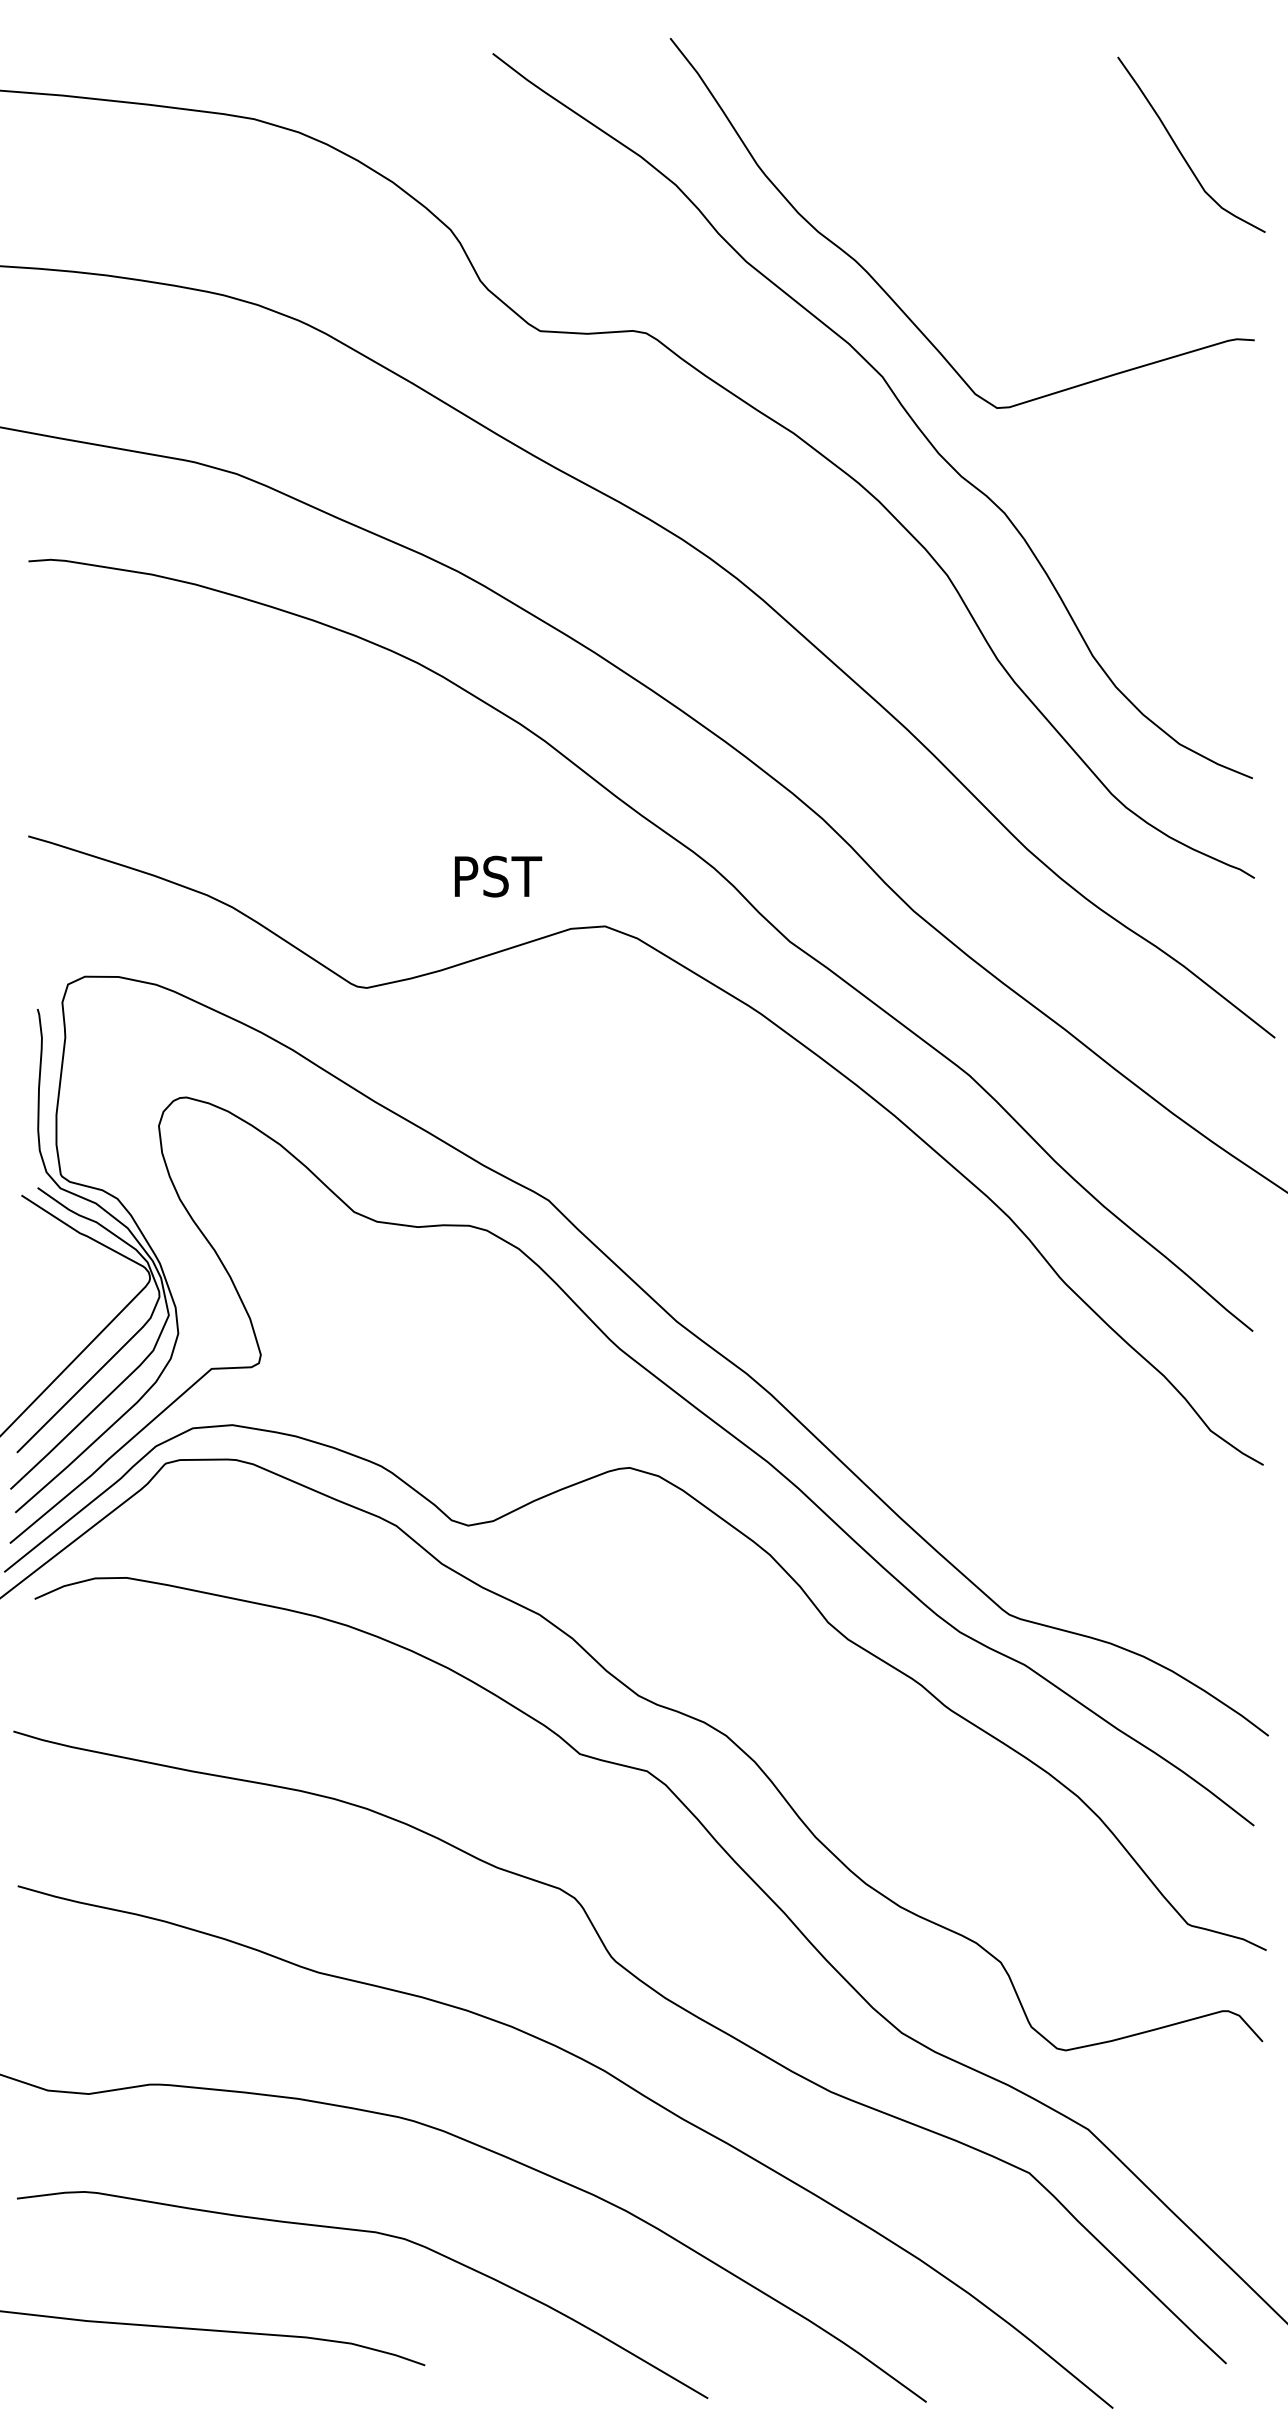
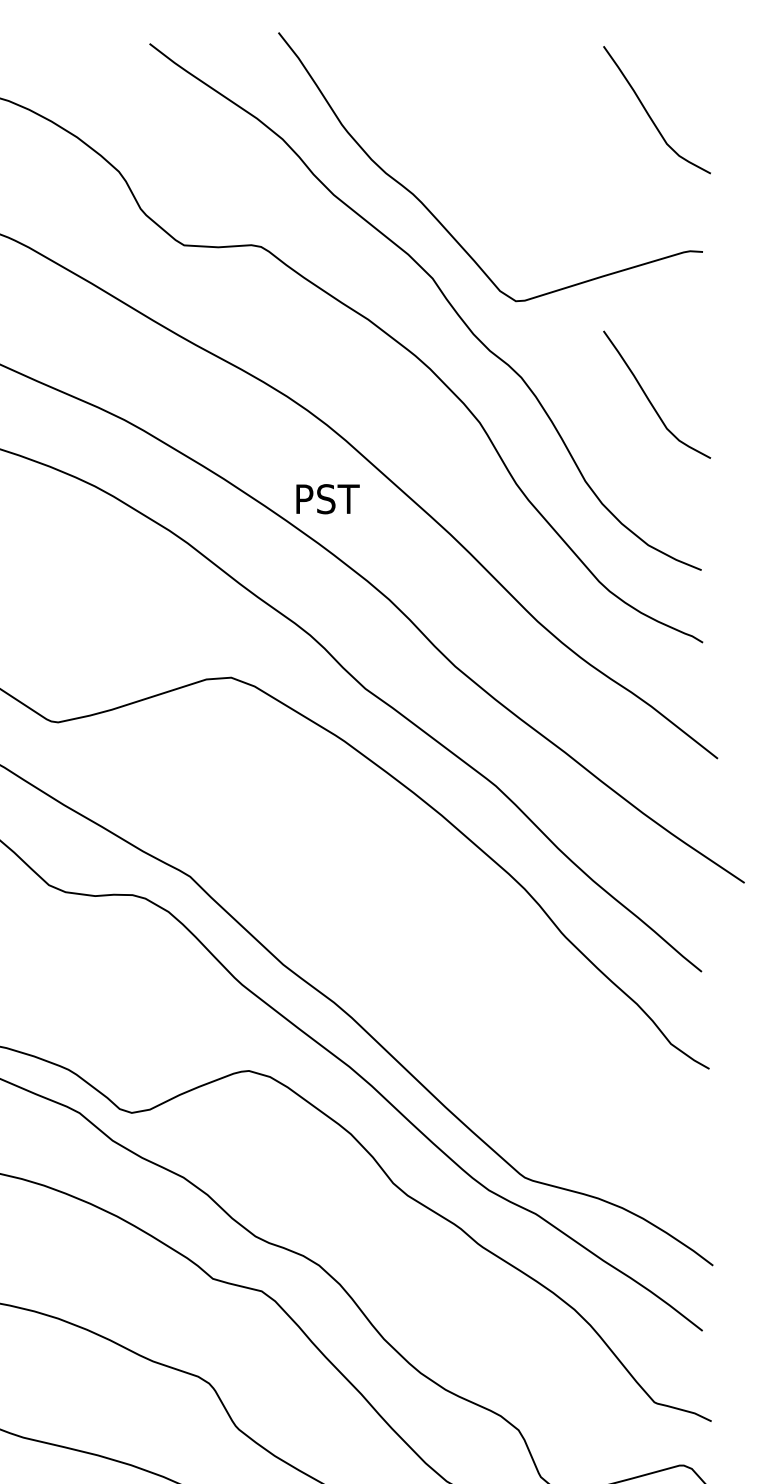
curve: (1180, 542) -> (649, 398), added
text: (498, 876) -> (328, 499), moved

